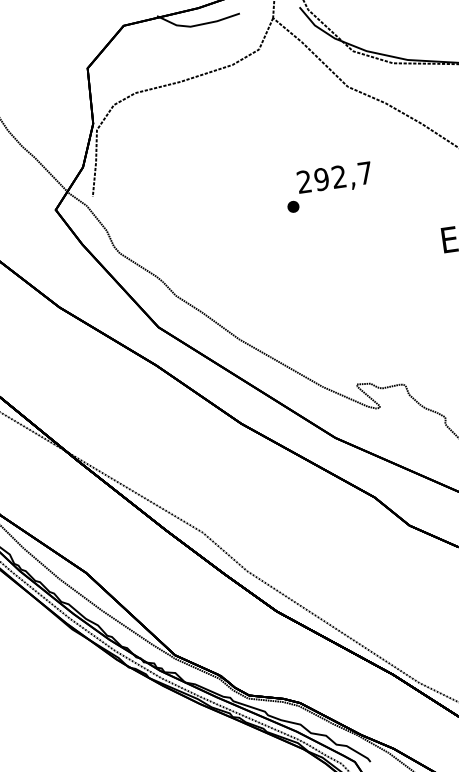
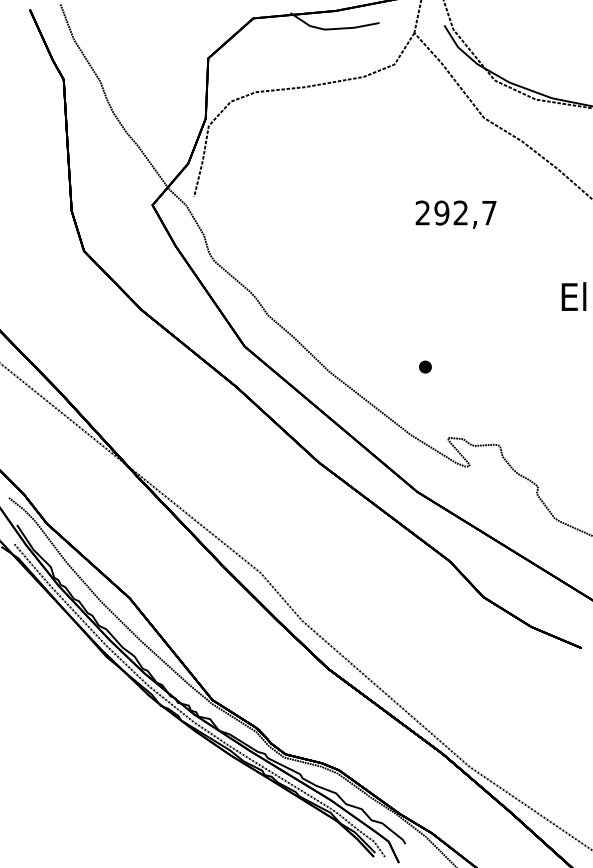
part: (293, 206) -> (425, 366), moved

